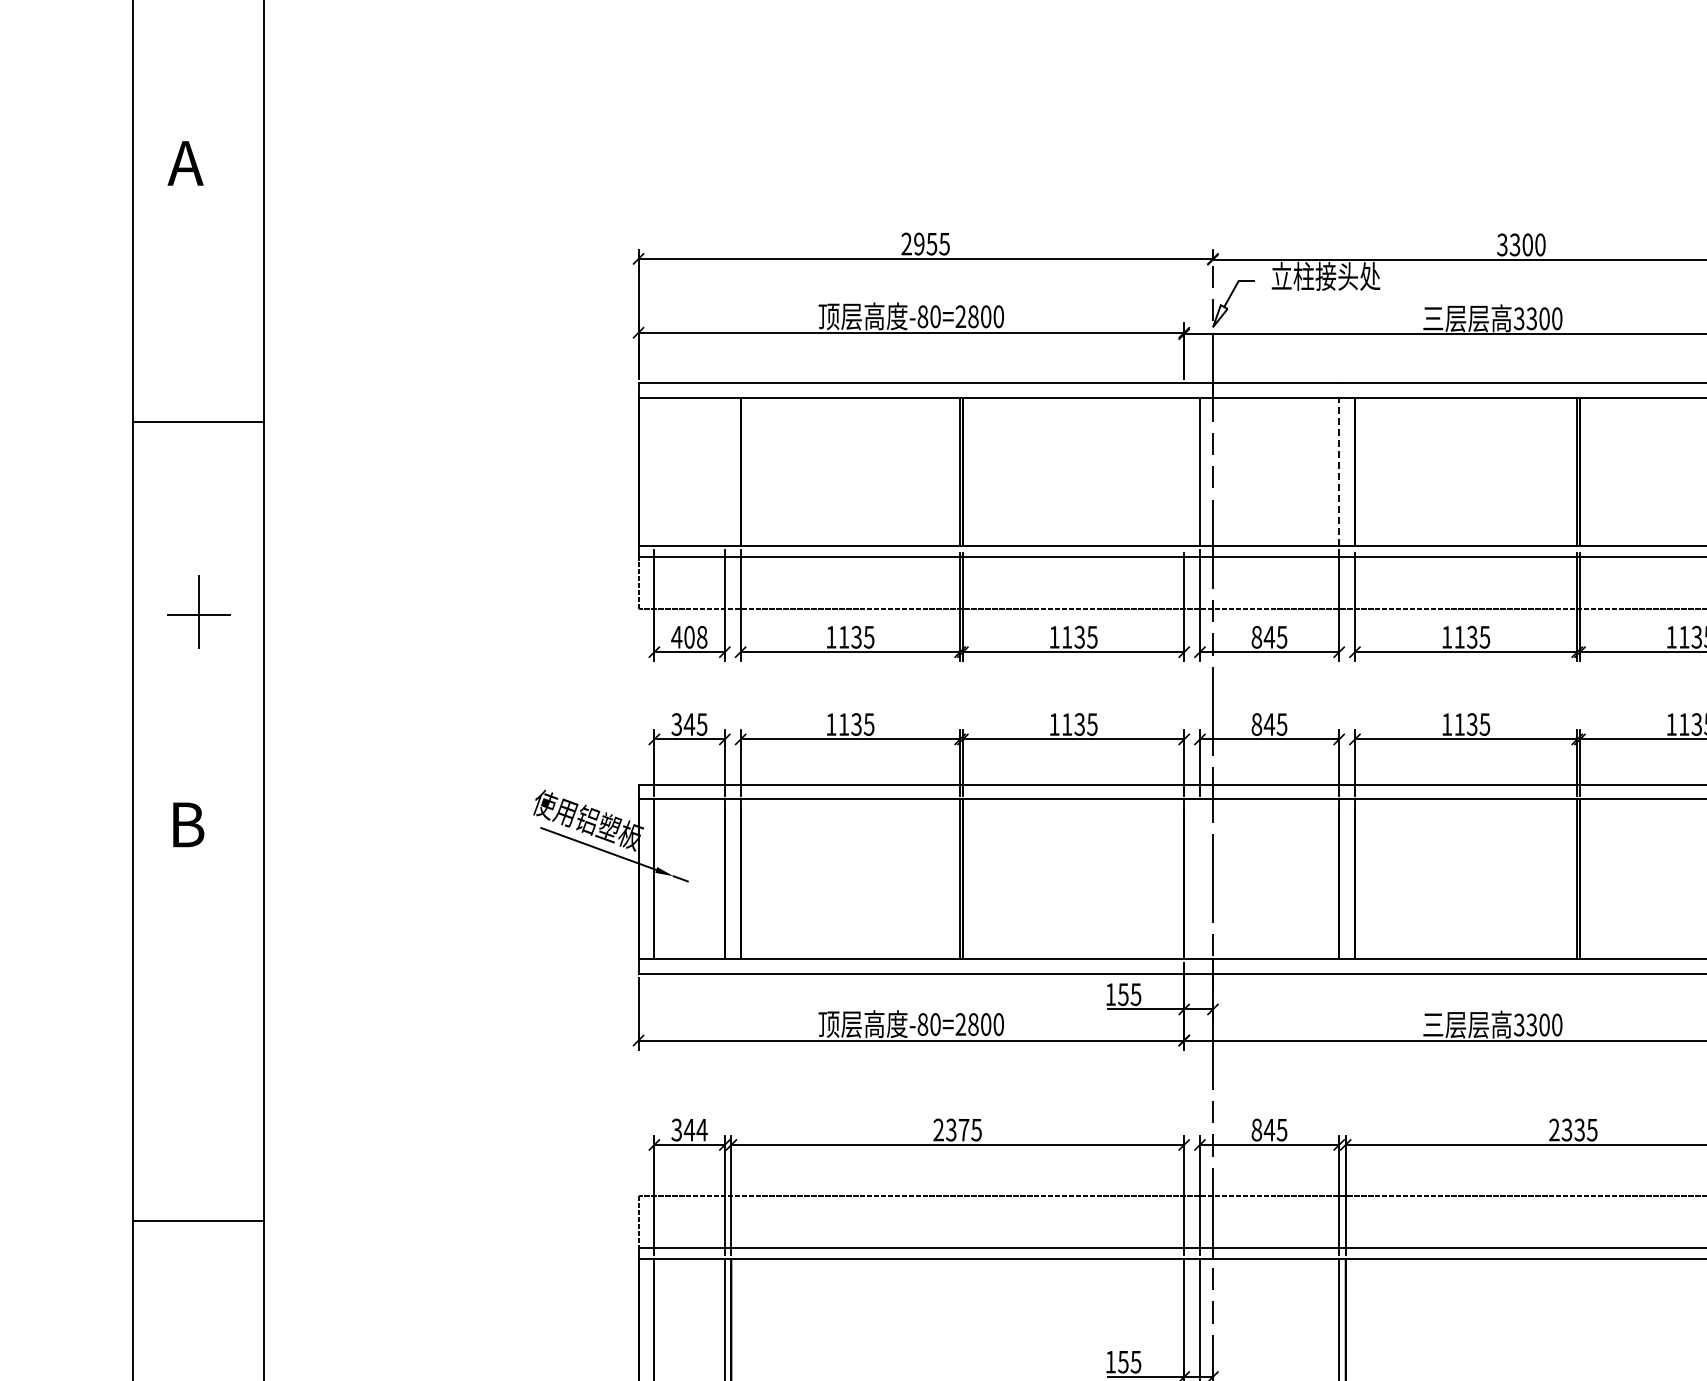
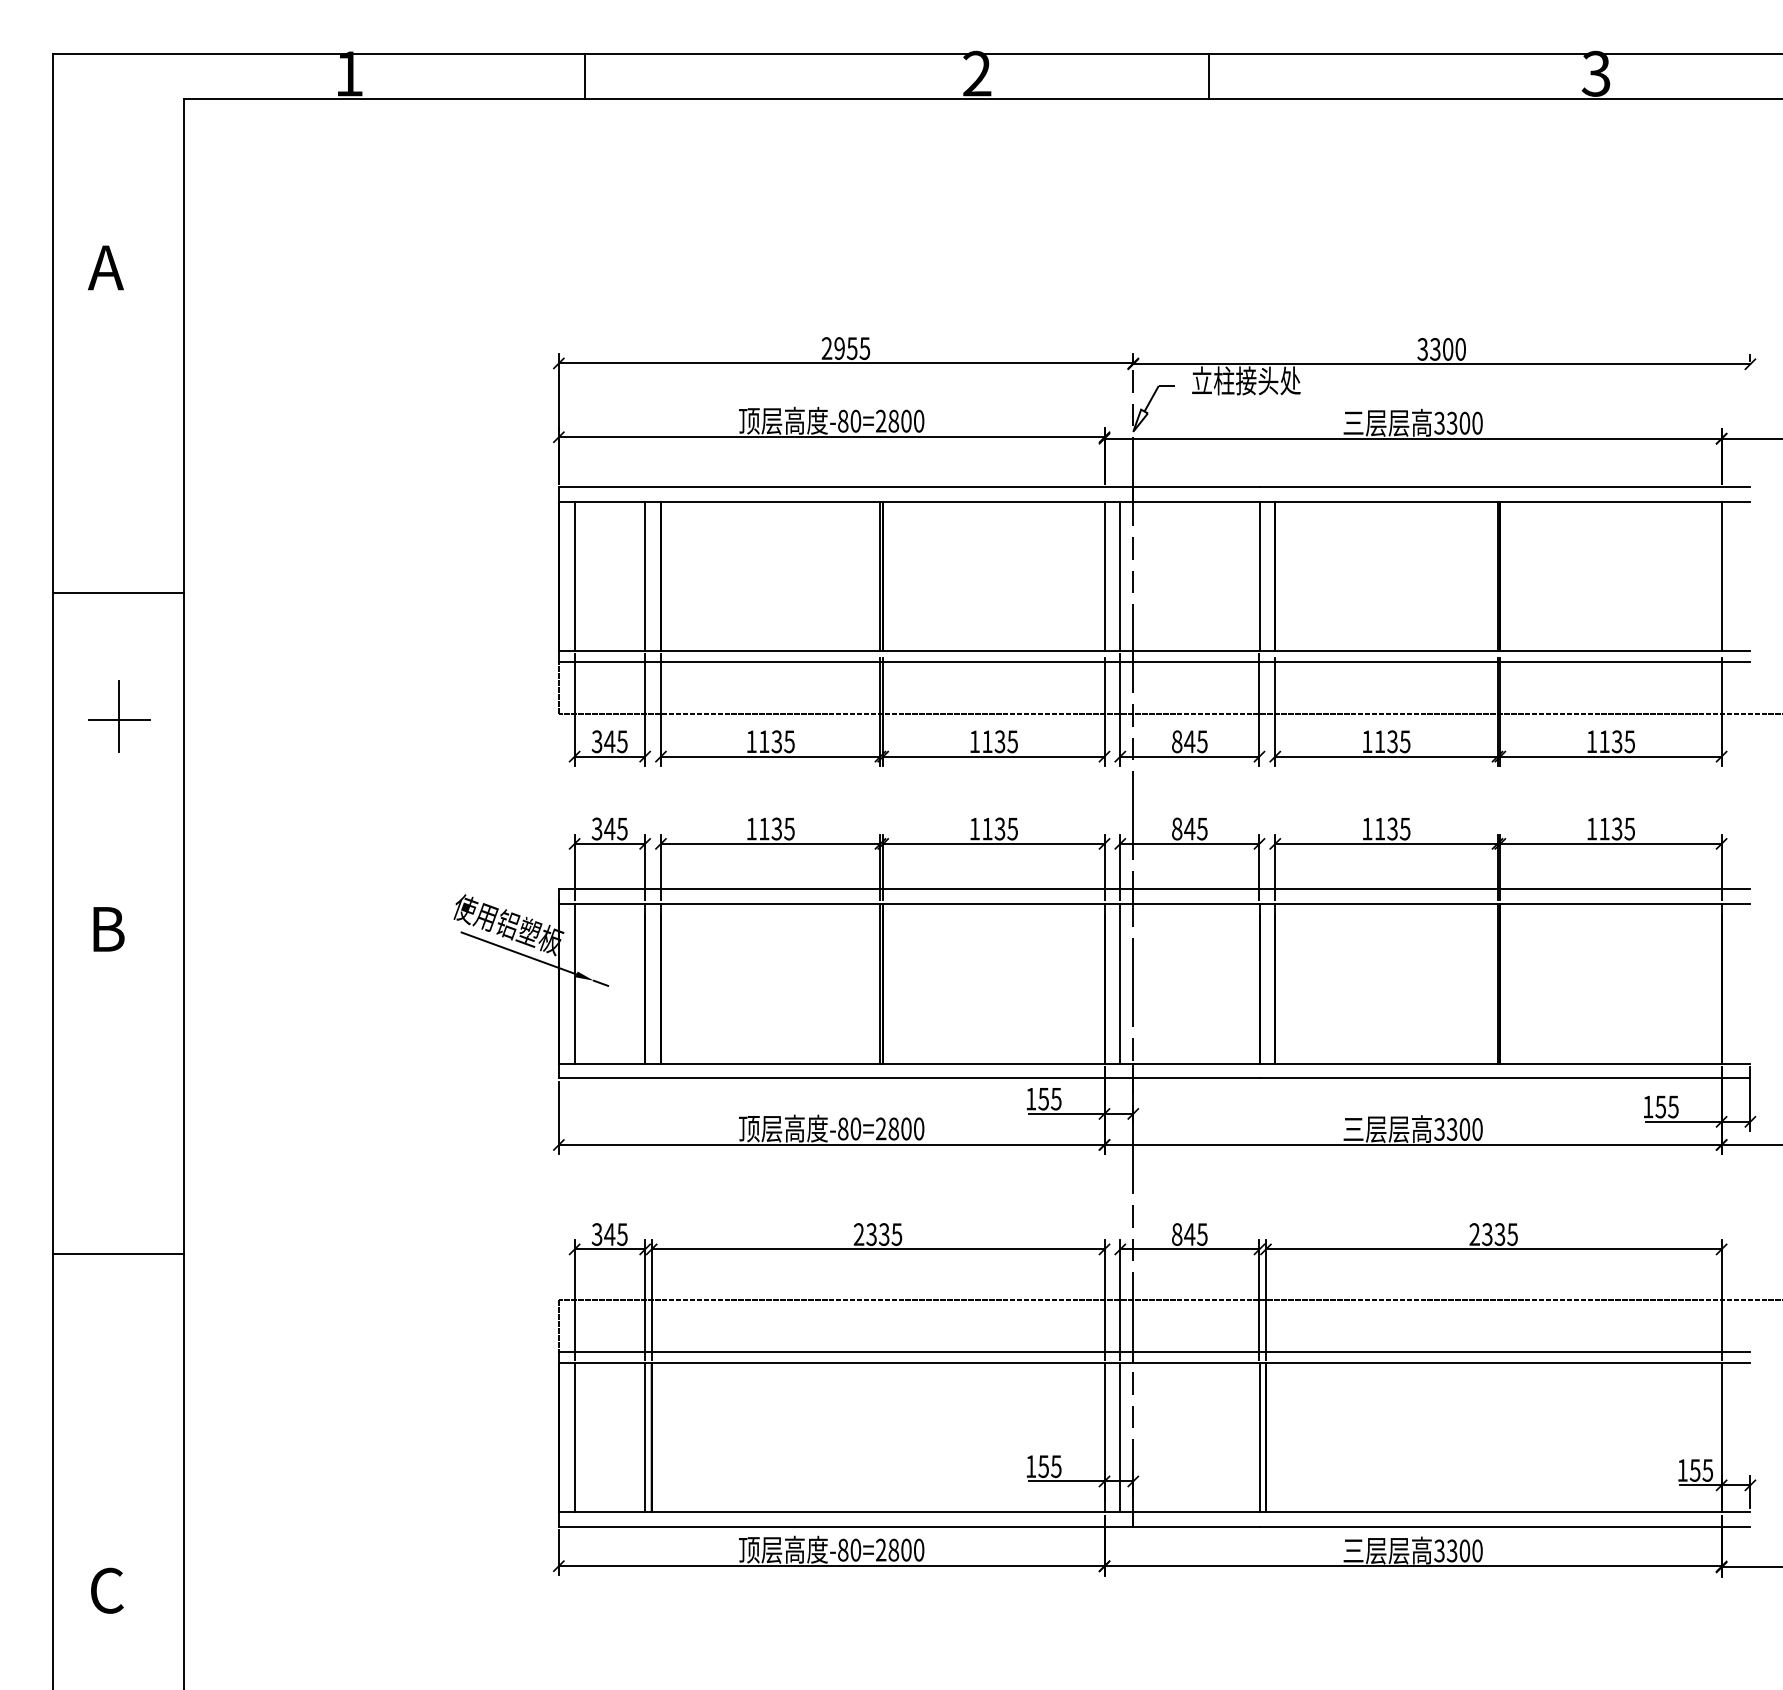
line: (198, 422) -> (118, 592), moved
line: (1339, 471) -> (1259, 575), dashed -> solid
line: (654, 472) -> (574, 576), added
line: (725, 472) -> (645, 576), added
line: (1184, 472) -> (1104, 576), added
text: (689, 637) -> (609, 741), 408 -> 345
line: (1200, 879) -> (1120, 983), added
text: (702, 1130) -> (622, 1234), 344 -> 345
text: (964, 1130) -> (884, 1234), 2375 -> 2335
line: (198, 1221) -> (118, 1254), moved

